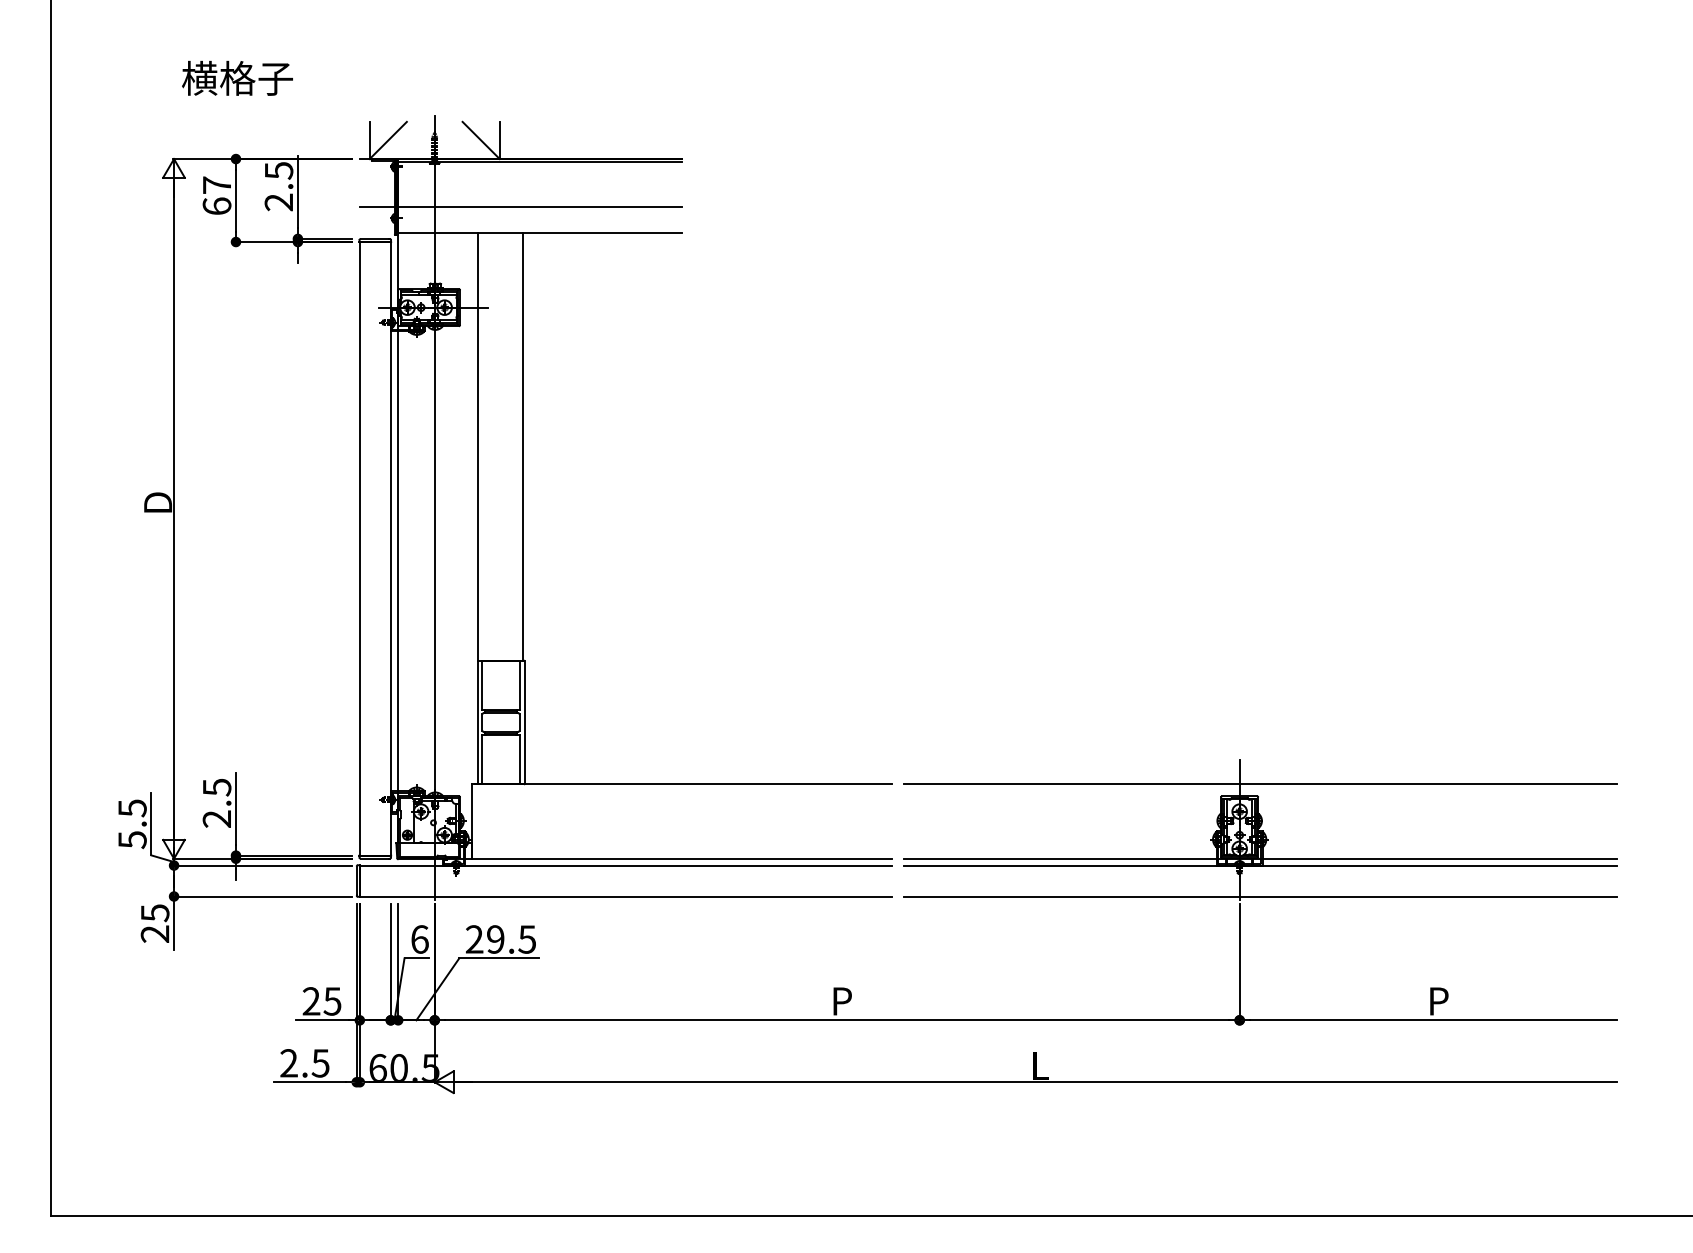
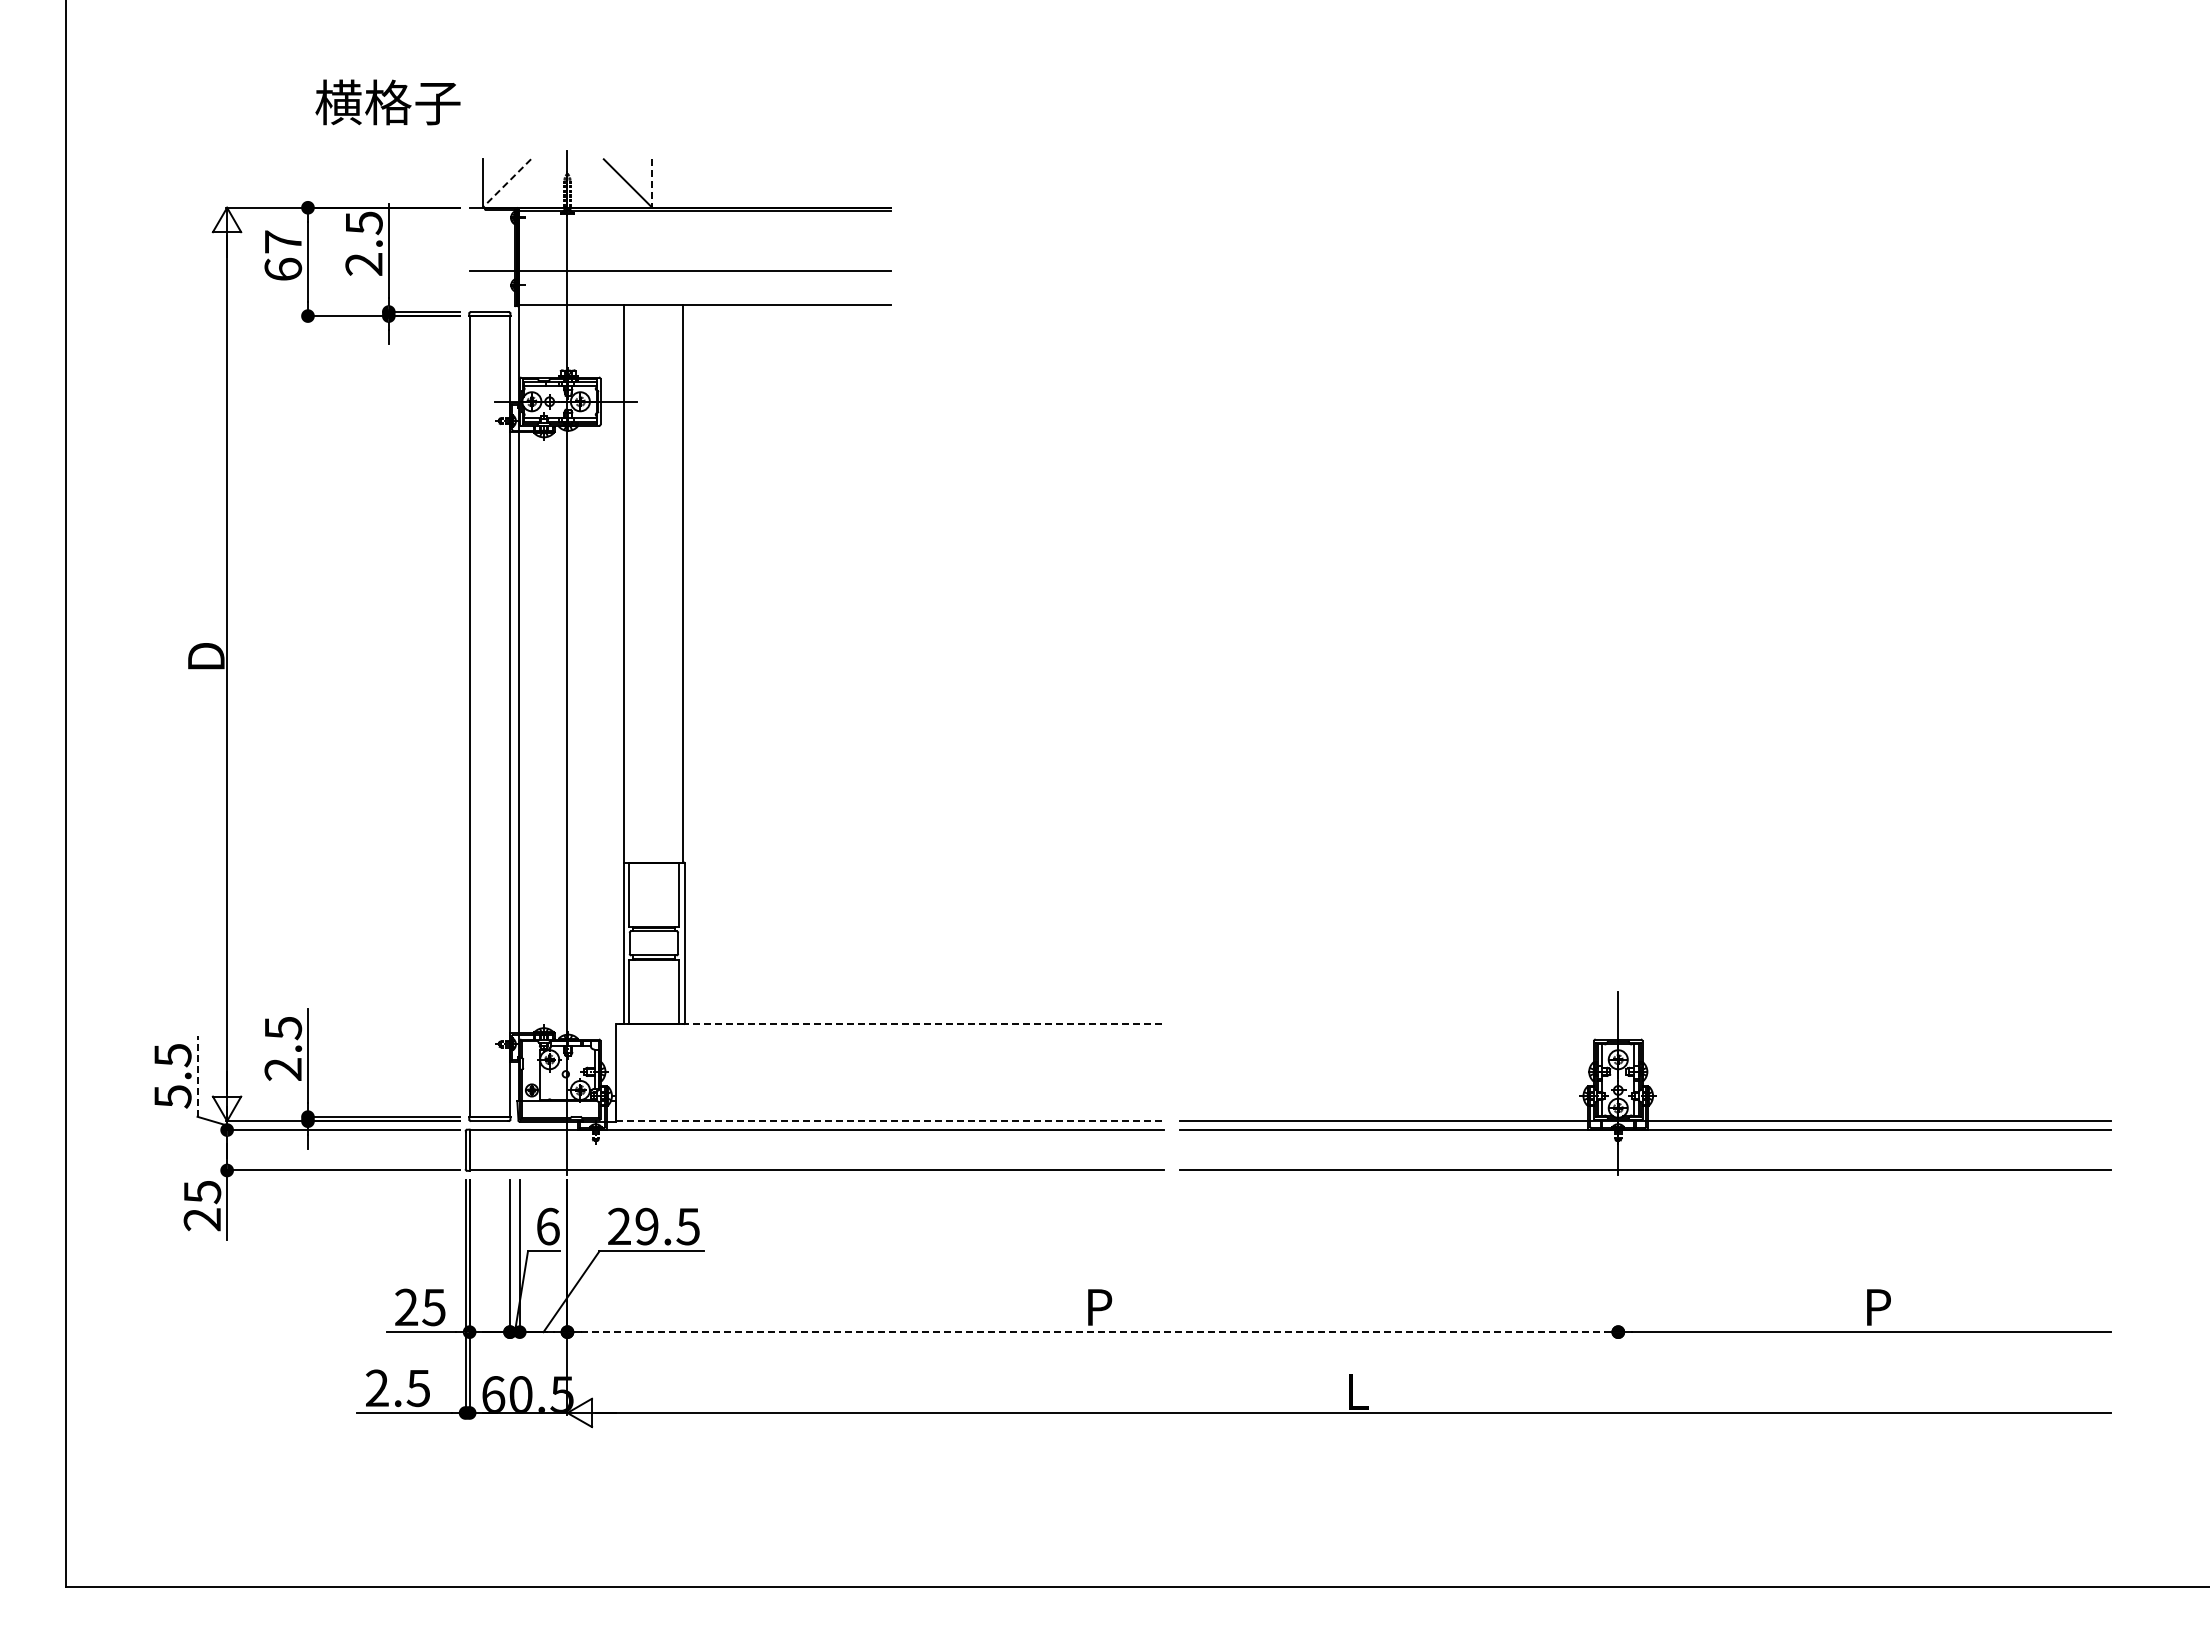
text: (237, 78) -> (387, 102), moved
line: (388, 140) -> (506, 183), solid -> dashed
line: (499, 141) -> (652, 184), solid -> dashed
line: (682, 784) -> (890, 1024), solid -> dashed
line: (1260, 784) -> (1645, 1024), removed
line: (151, 823) -> (197, 1075), solid -> dashed
line: (682, 858) -> (890, 1121), solid -> dashed
line: (1239, 962) -> (1618, 1256), removed
line: (836, 1020) -> (1092, 1332), solid -> dashed

